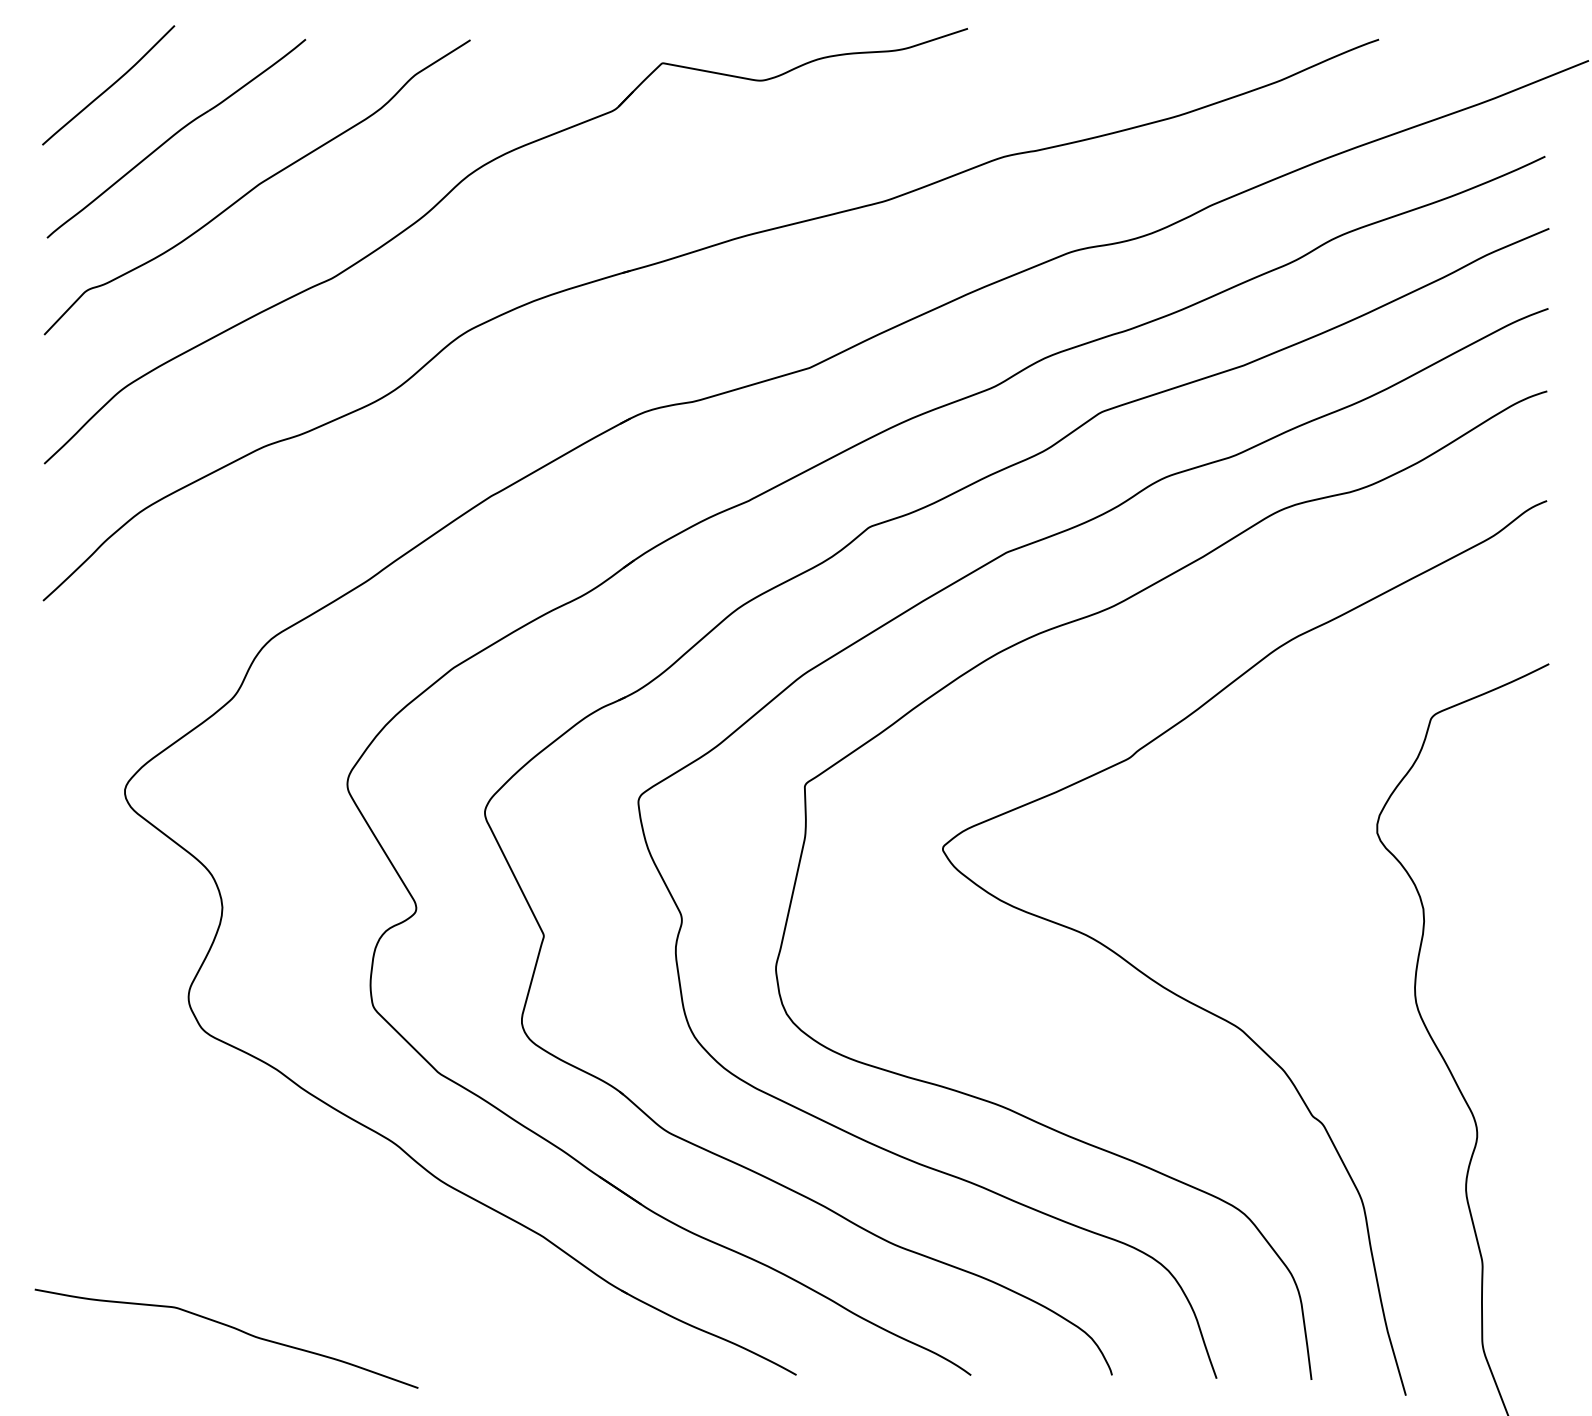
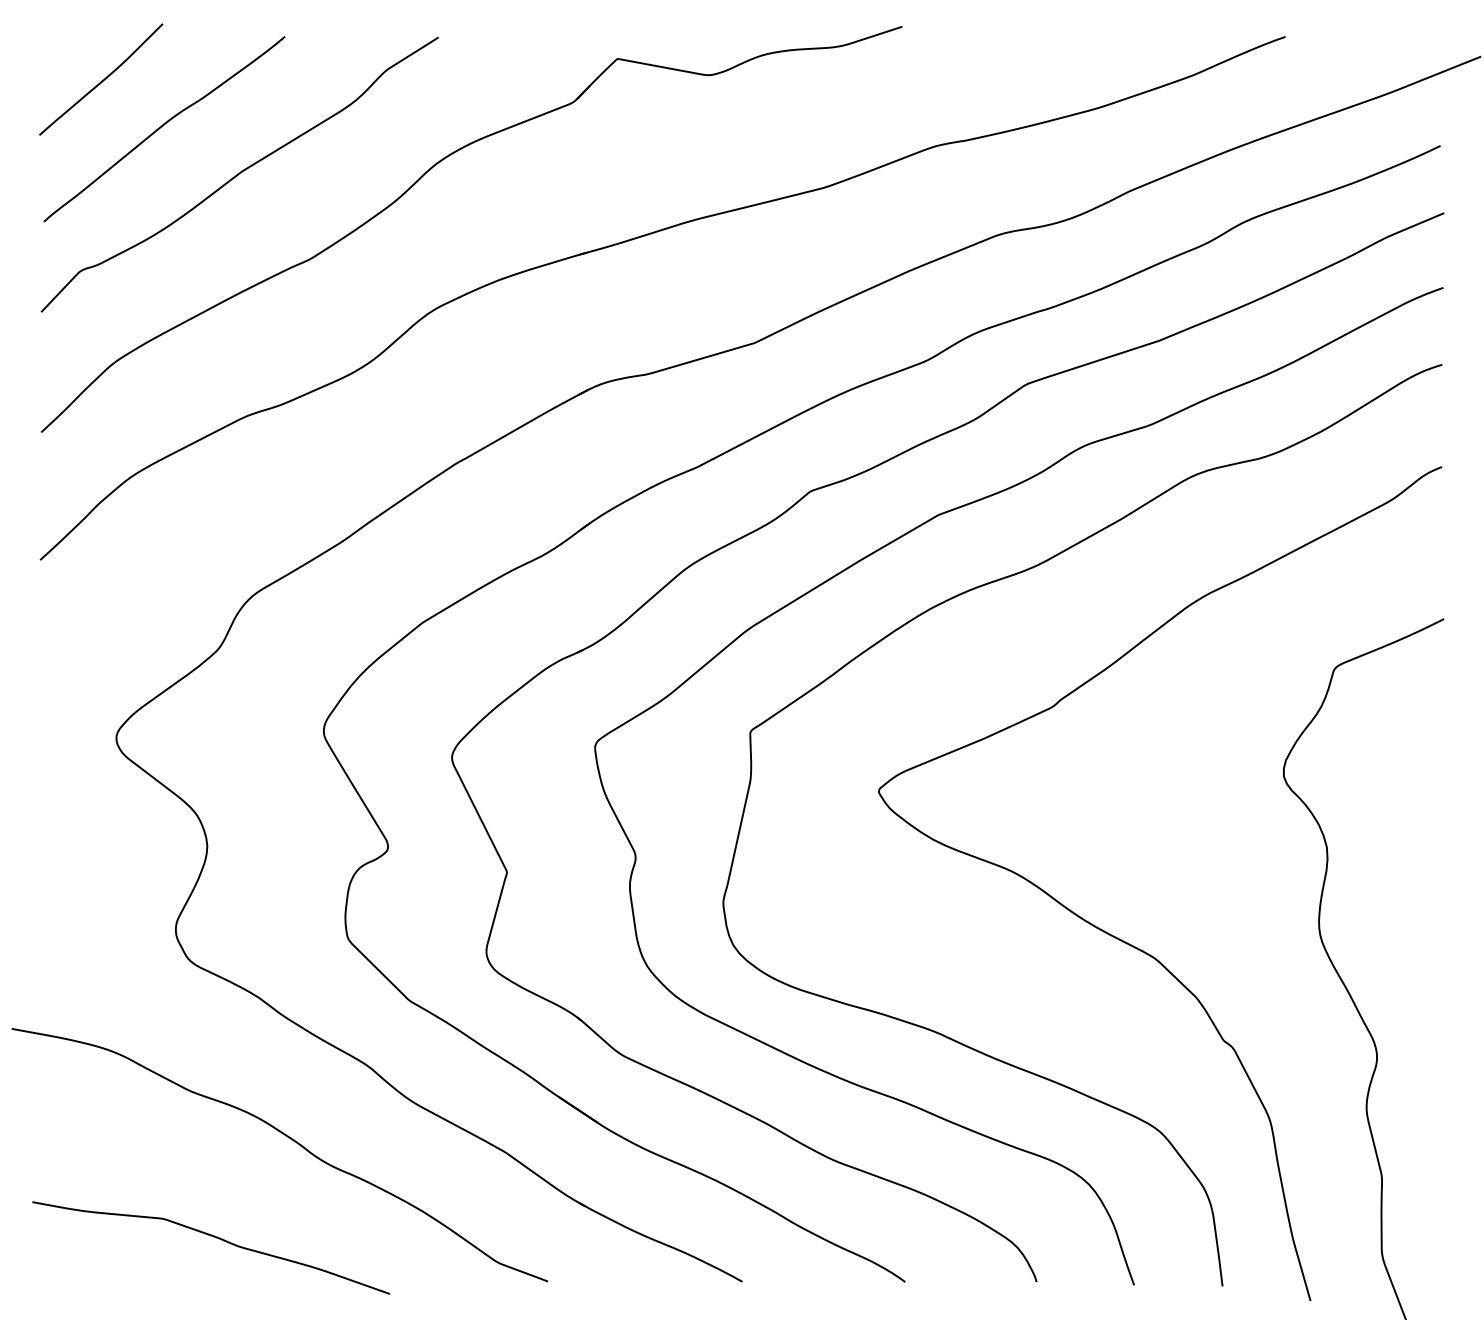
curve: (308, 1220) -> (287, 1137), added

